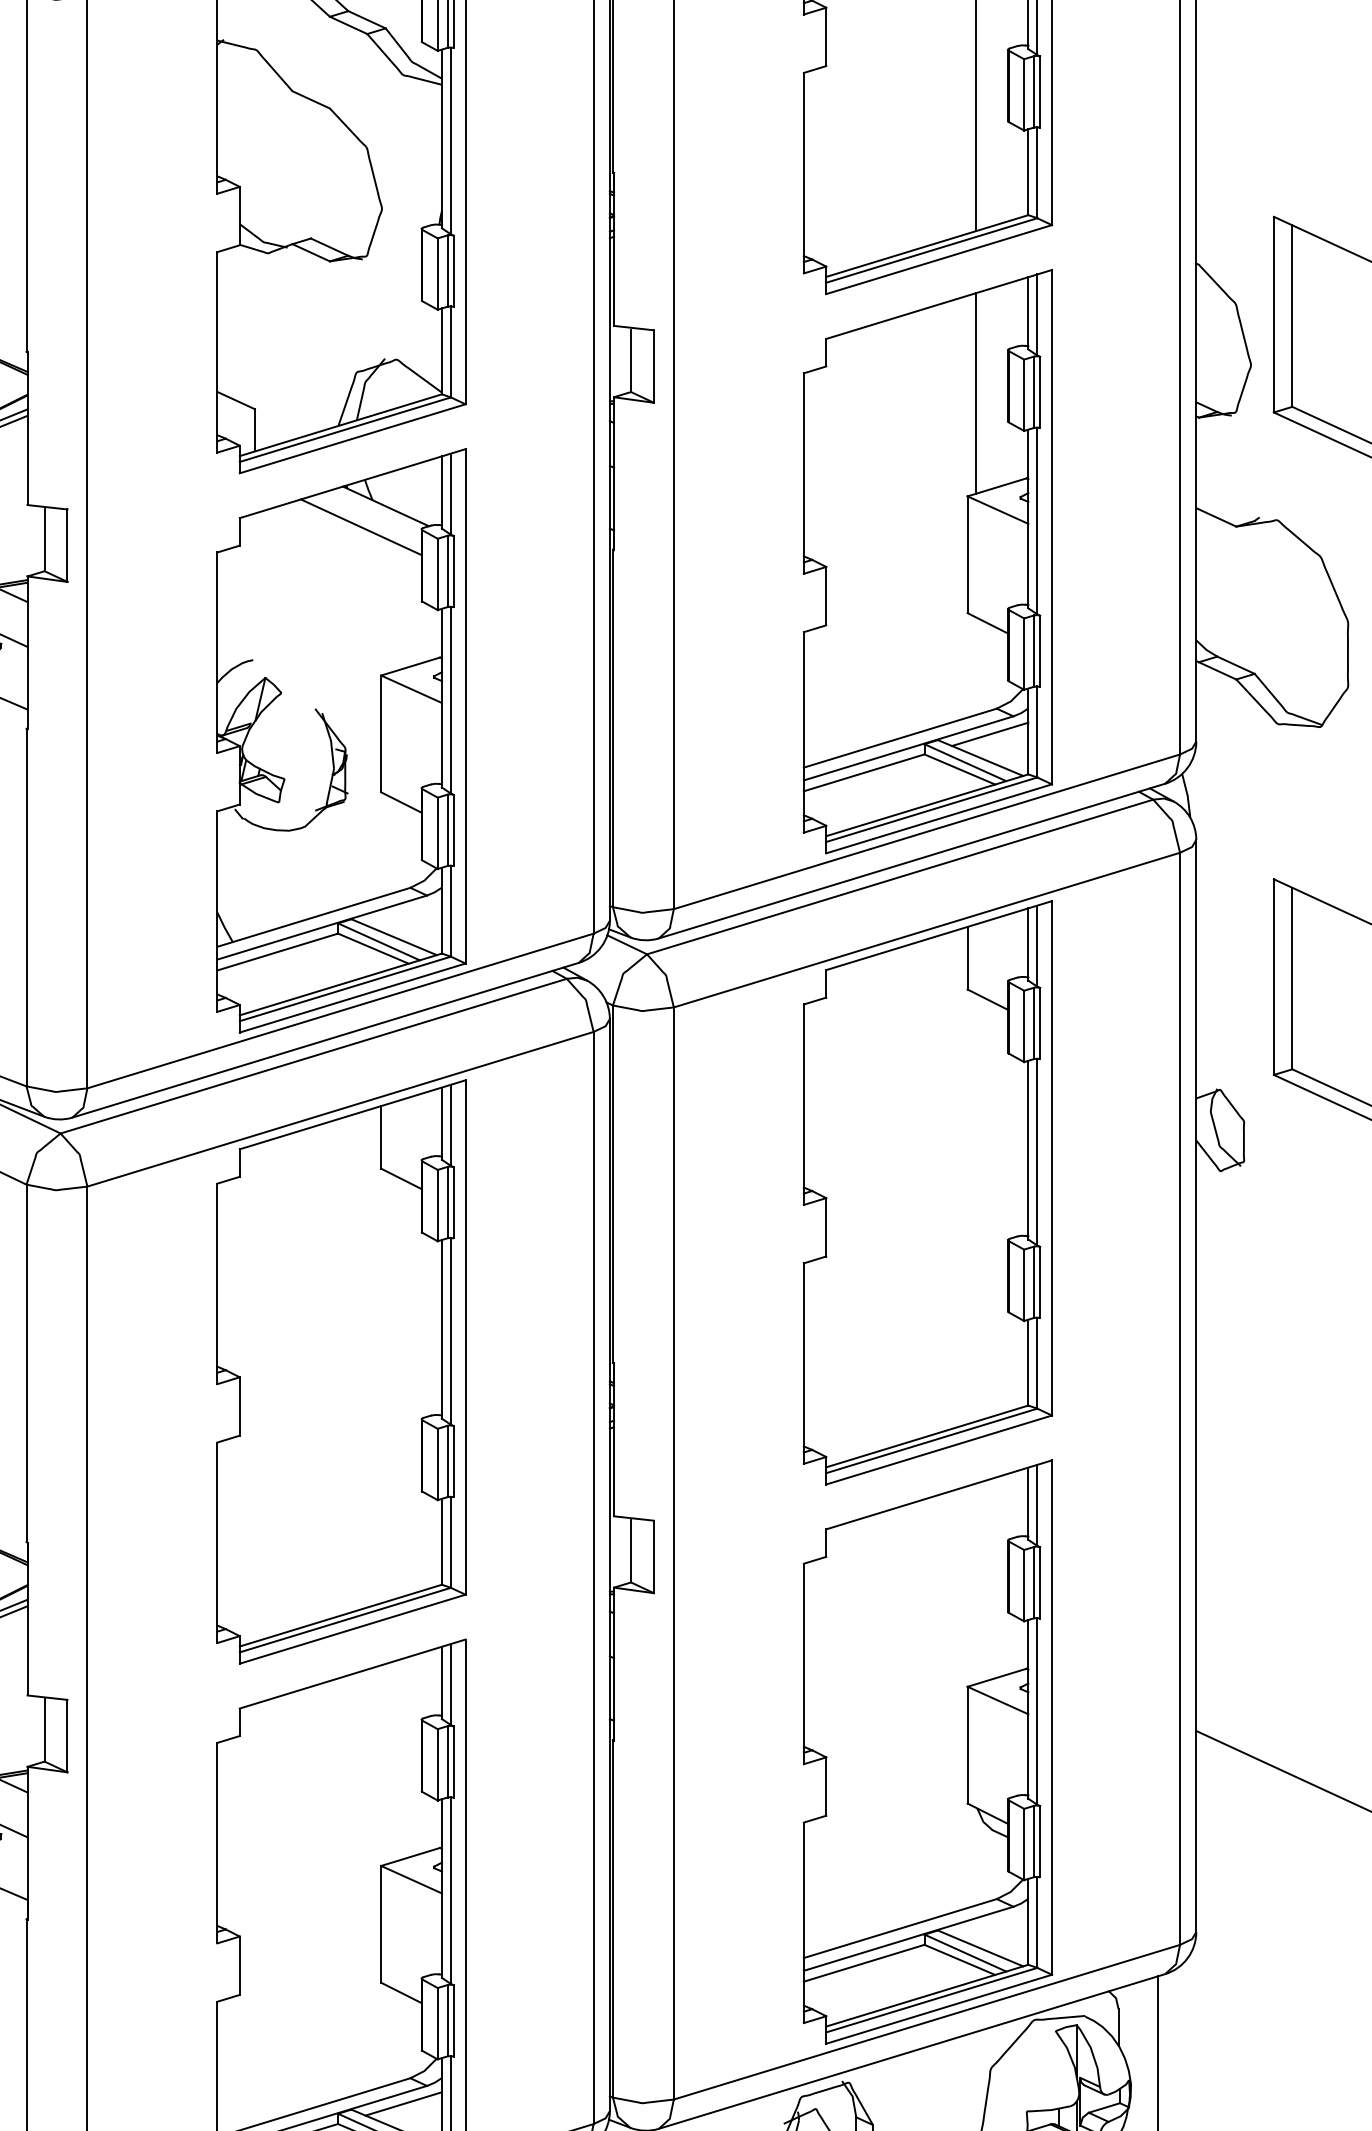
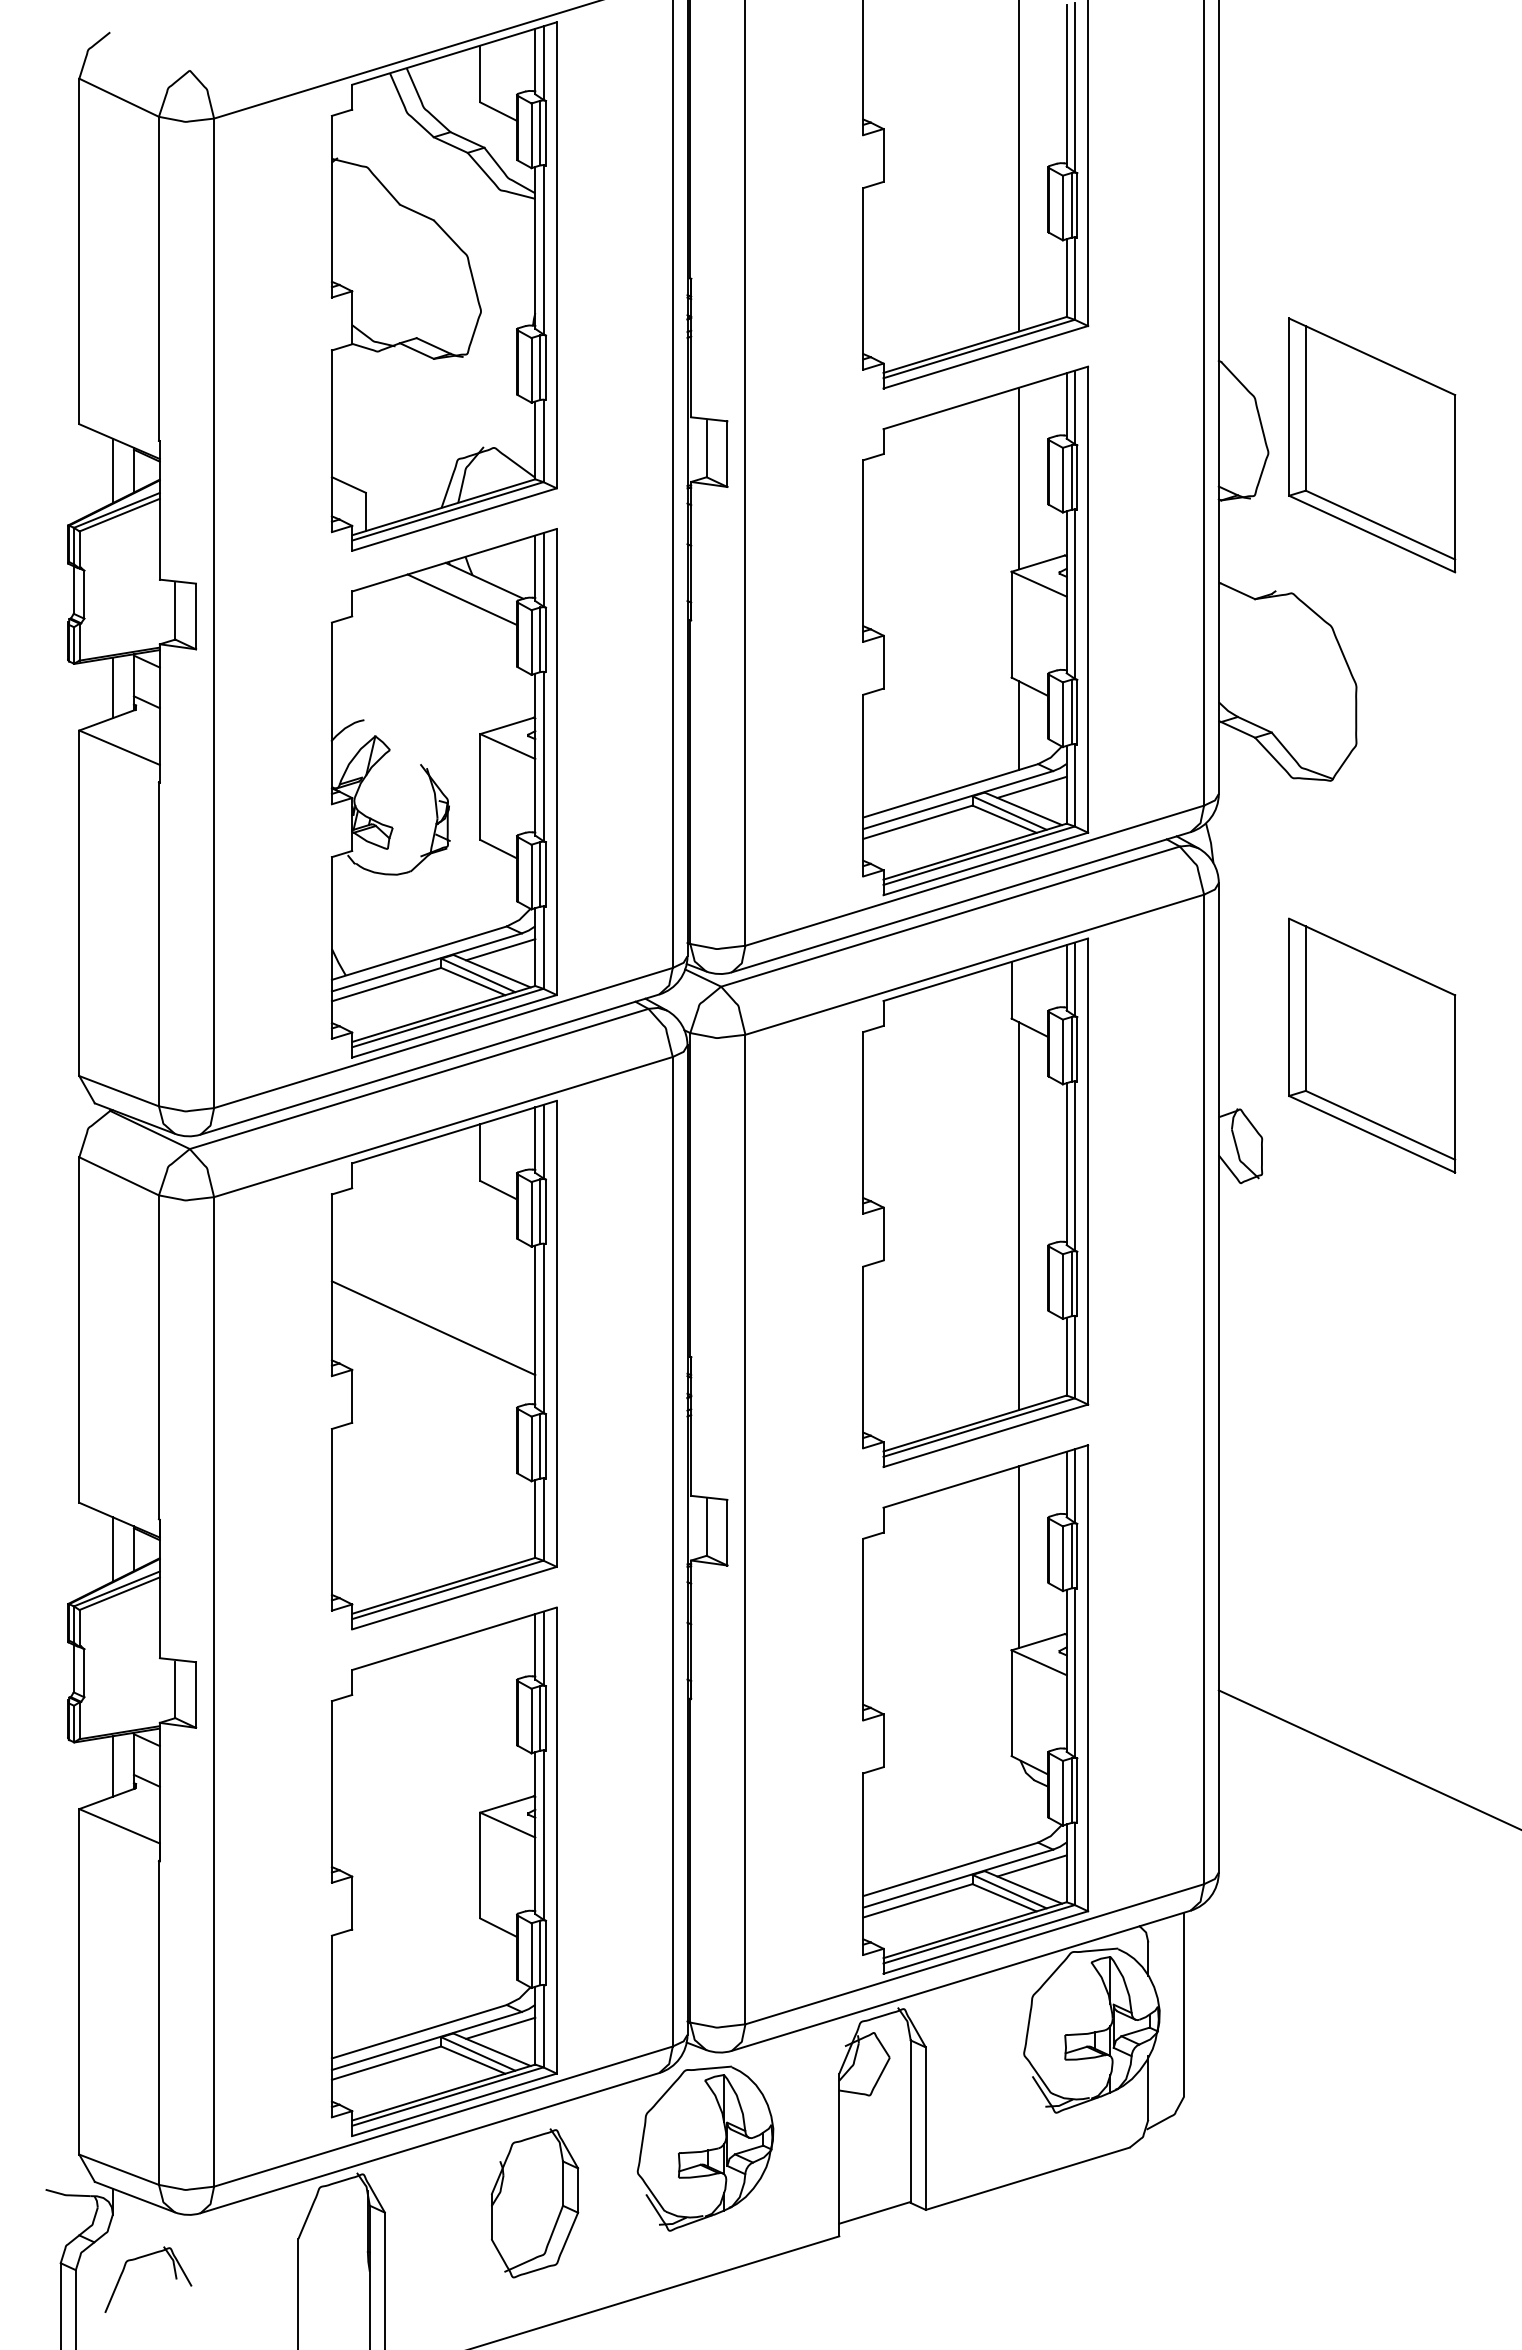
line: (976, 666) -> (1019, 725), added
line: (403, 913) -> (500, 949), added
line: (976, 1206) -> (1019, 1215), added
line: (329, 1331) -> (433, 1328), added
line: (976, 1583) -> (1019, 1556), added
line: (989, 1924) -> (1031, 1865), added

